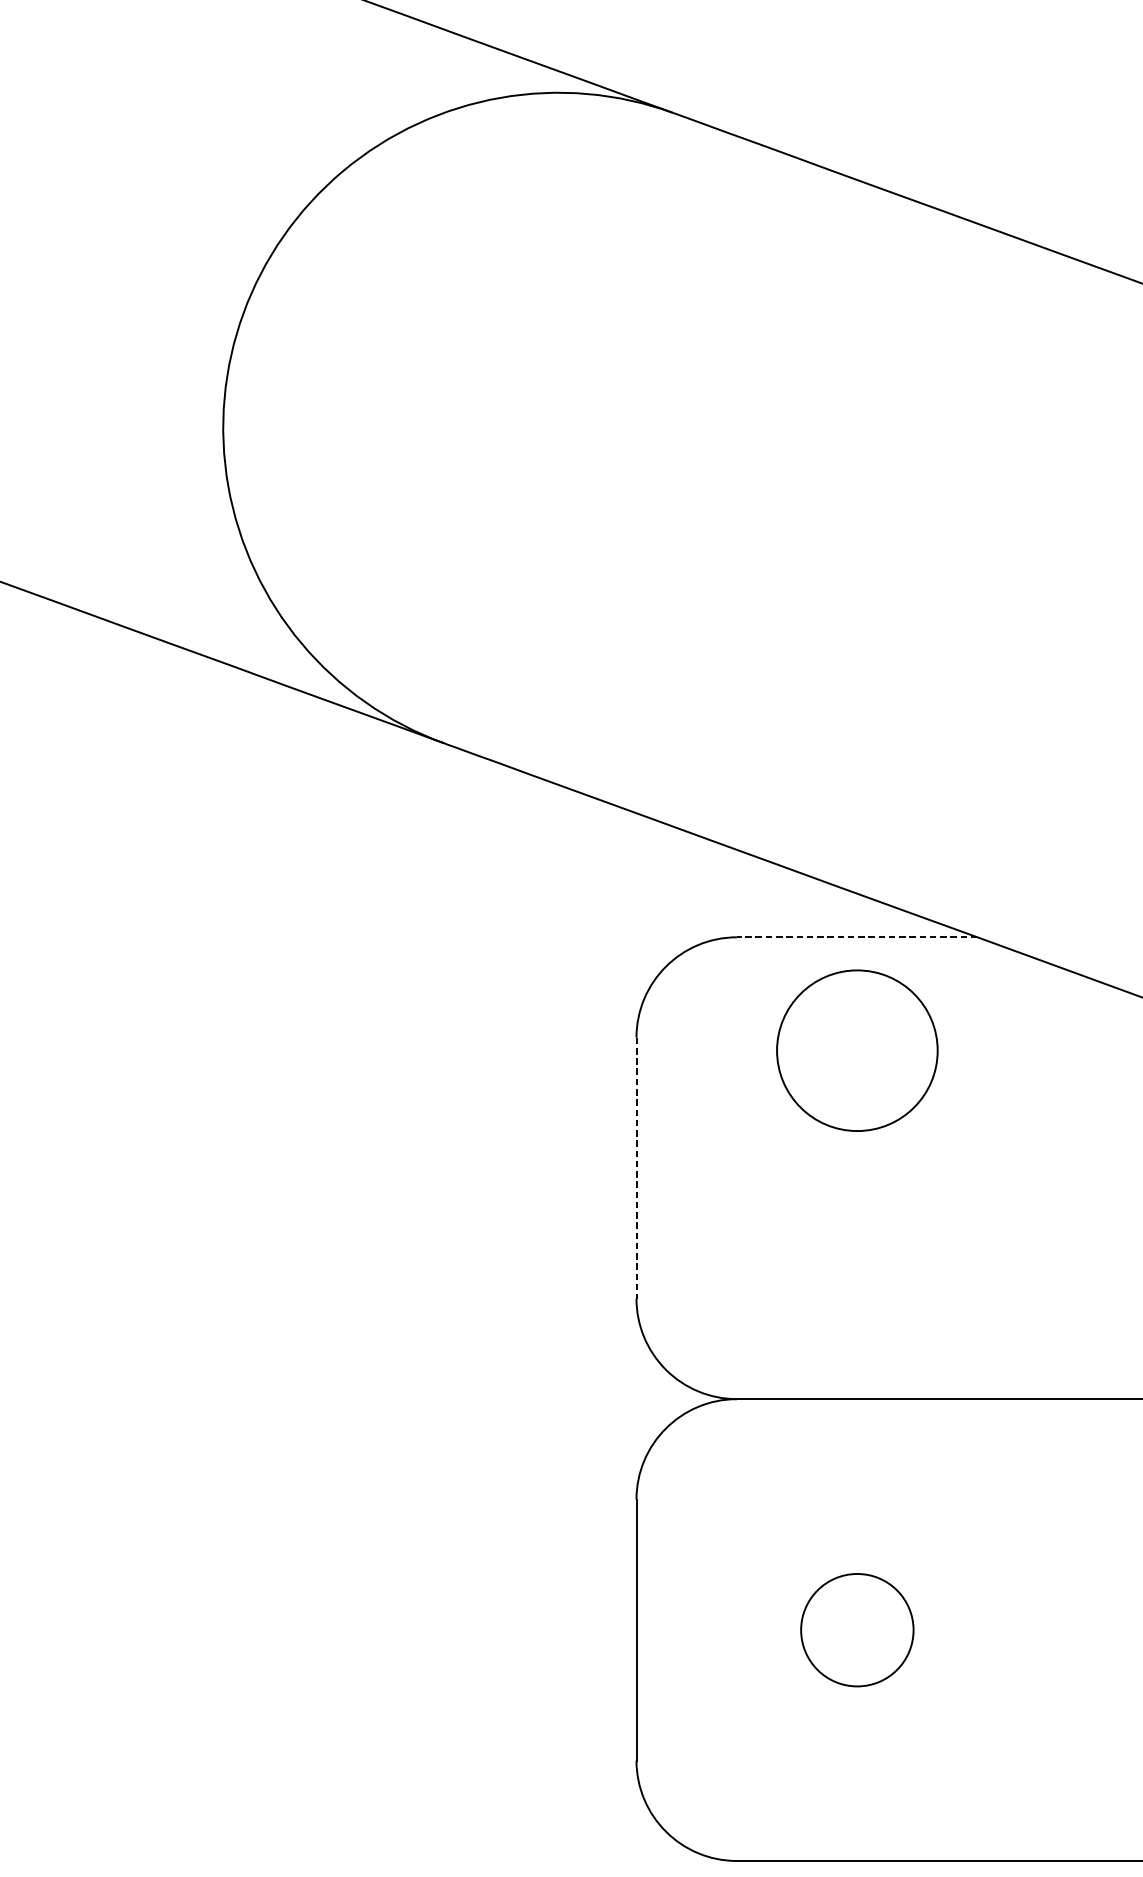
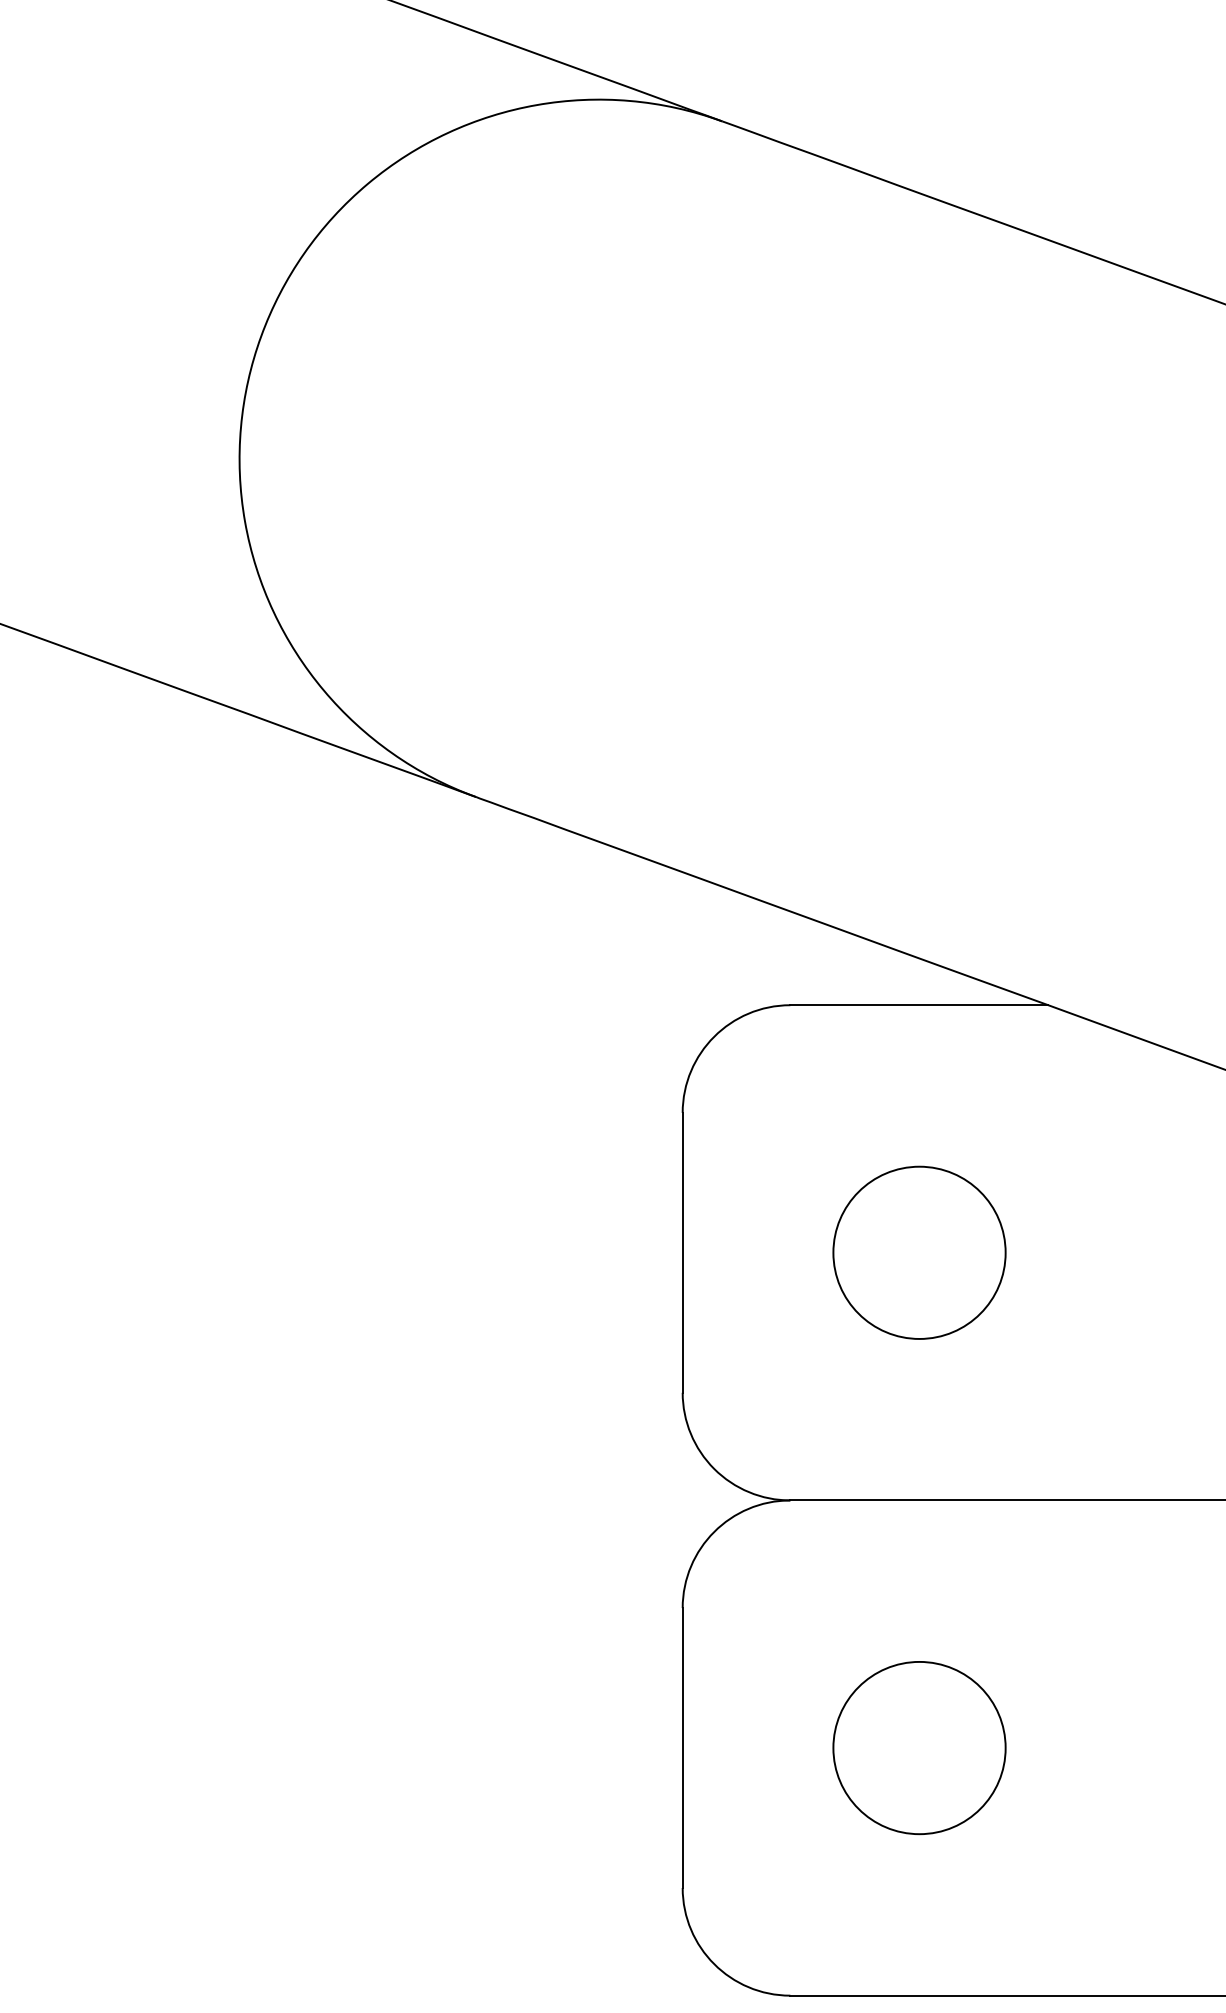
line: (857, 937) -> (919, 1005), dashed -> solid
circle: (857, 1050) -> (919, 1252), moved
line: (636, 1167) -> (682, 1252), dashed -> solid
circle: (857, 1630) -> (919, 1748), size x1.43

